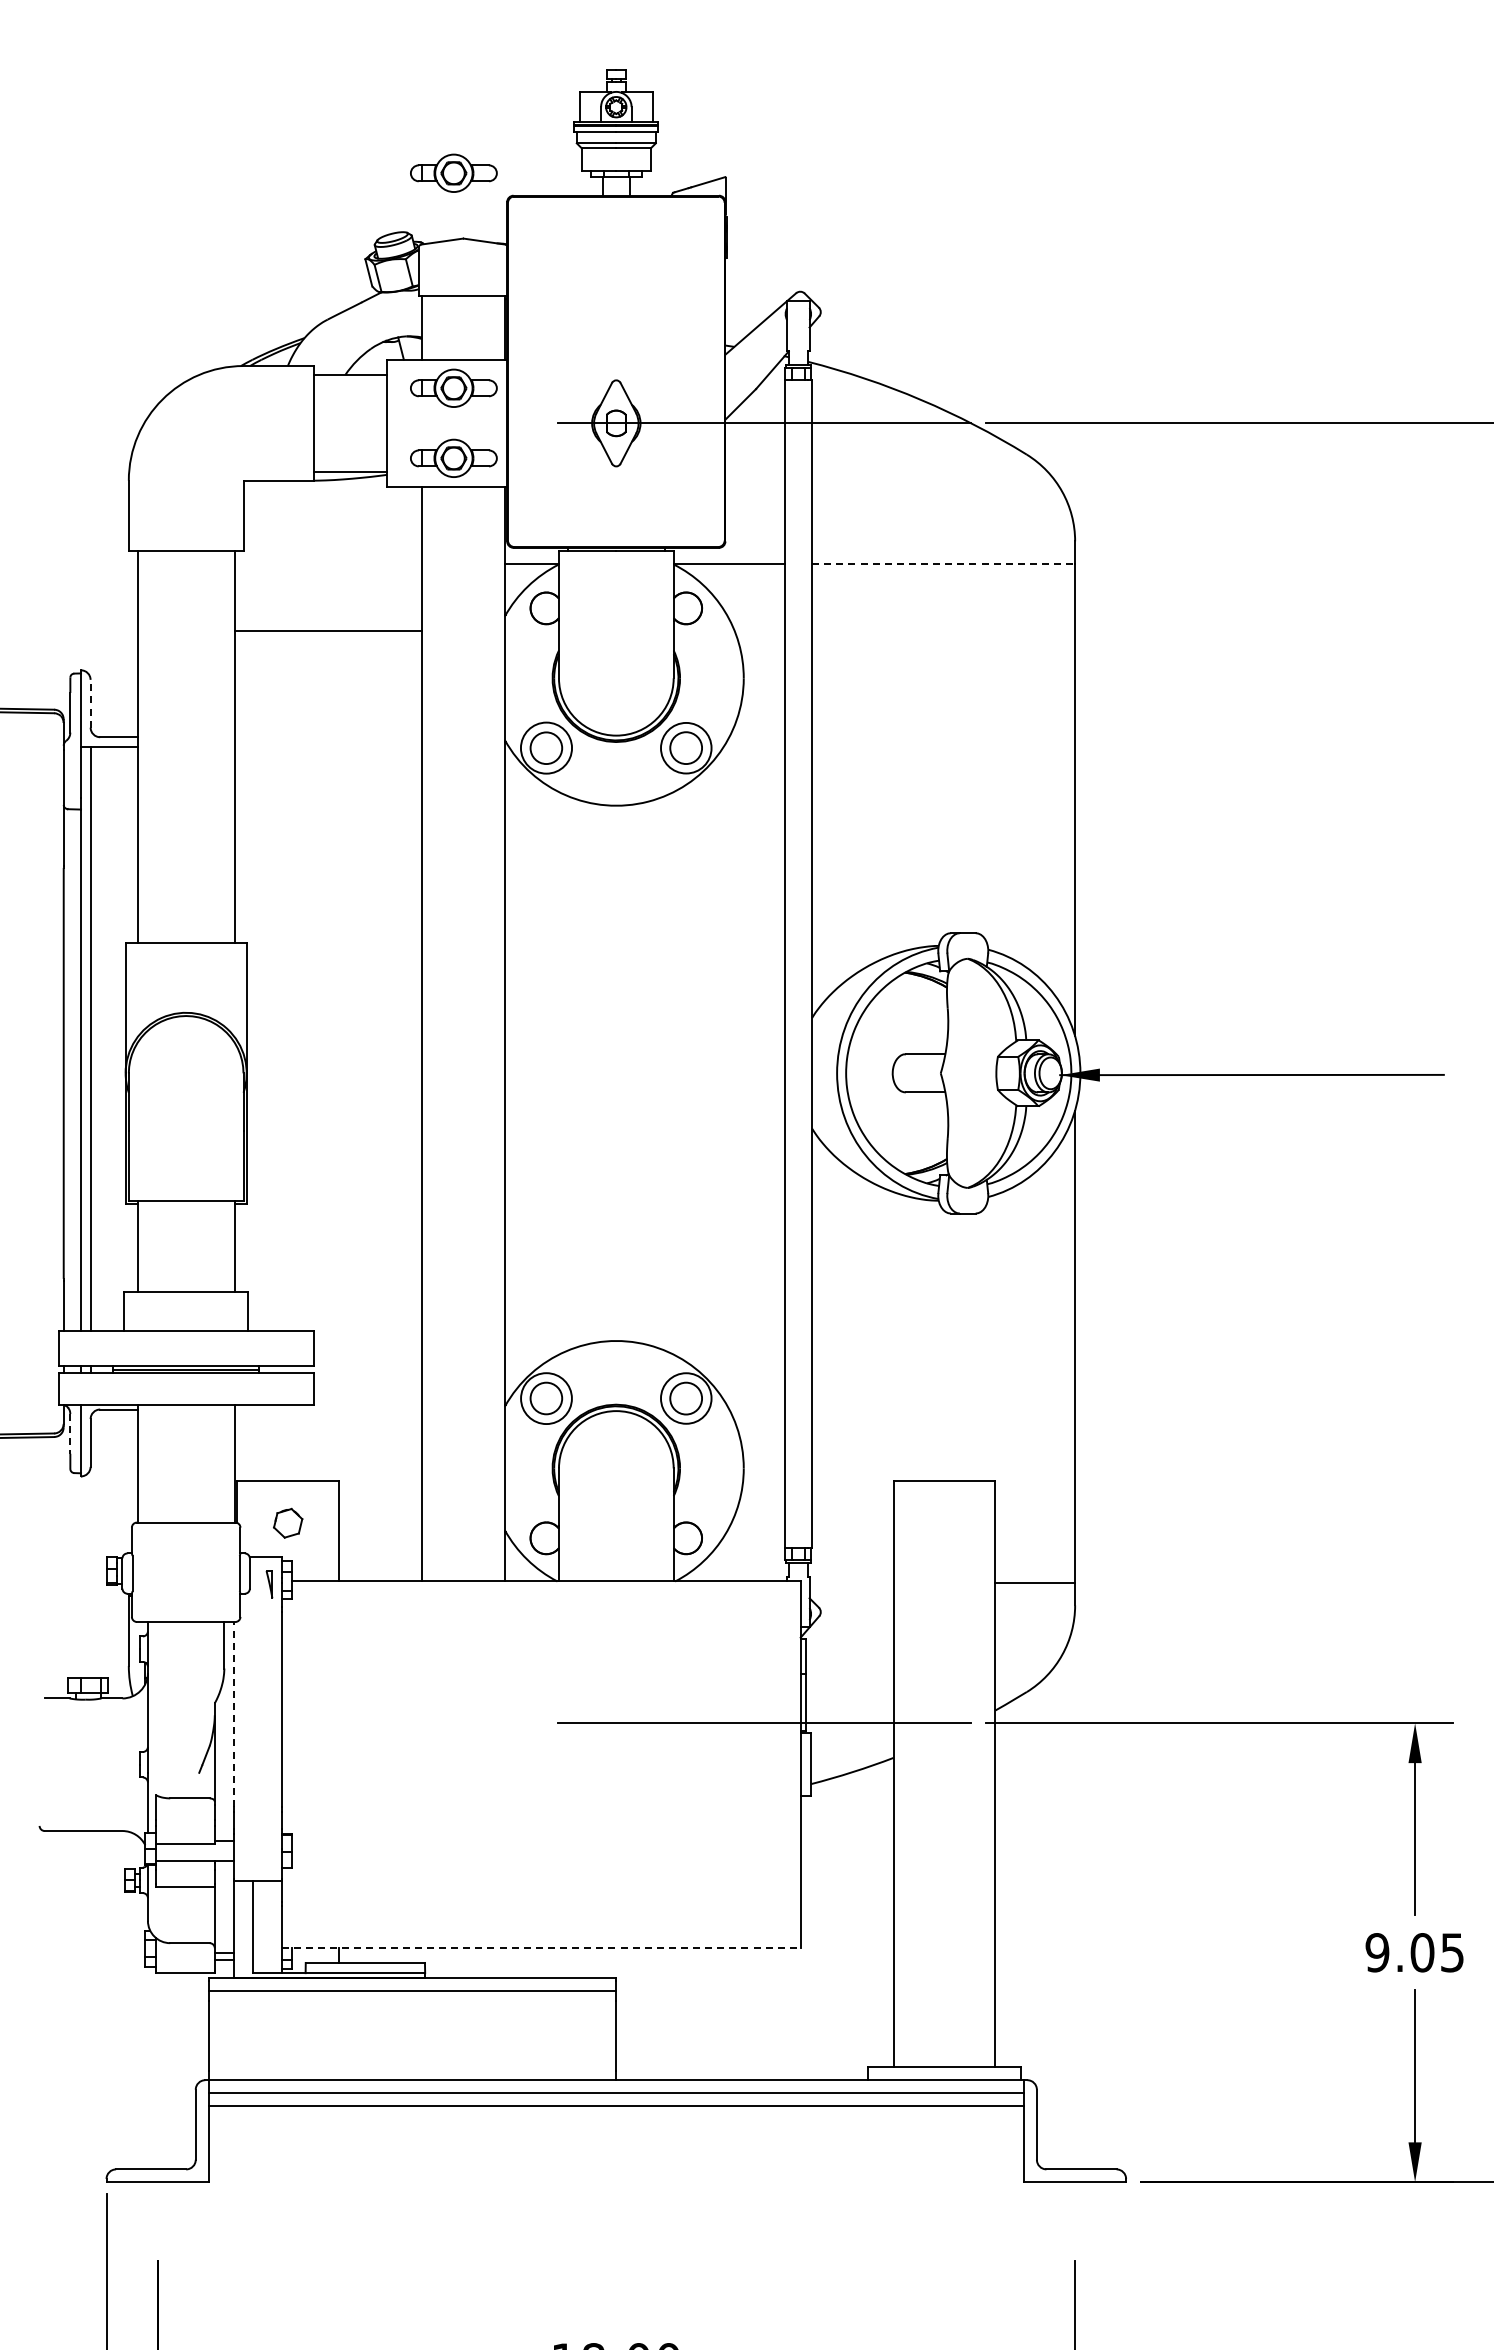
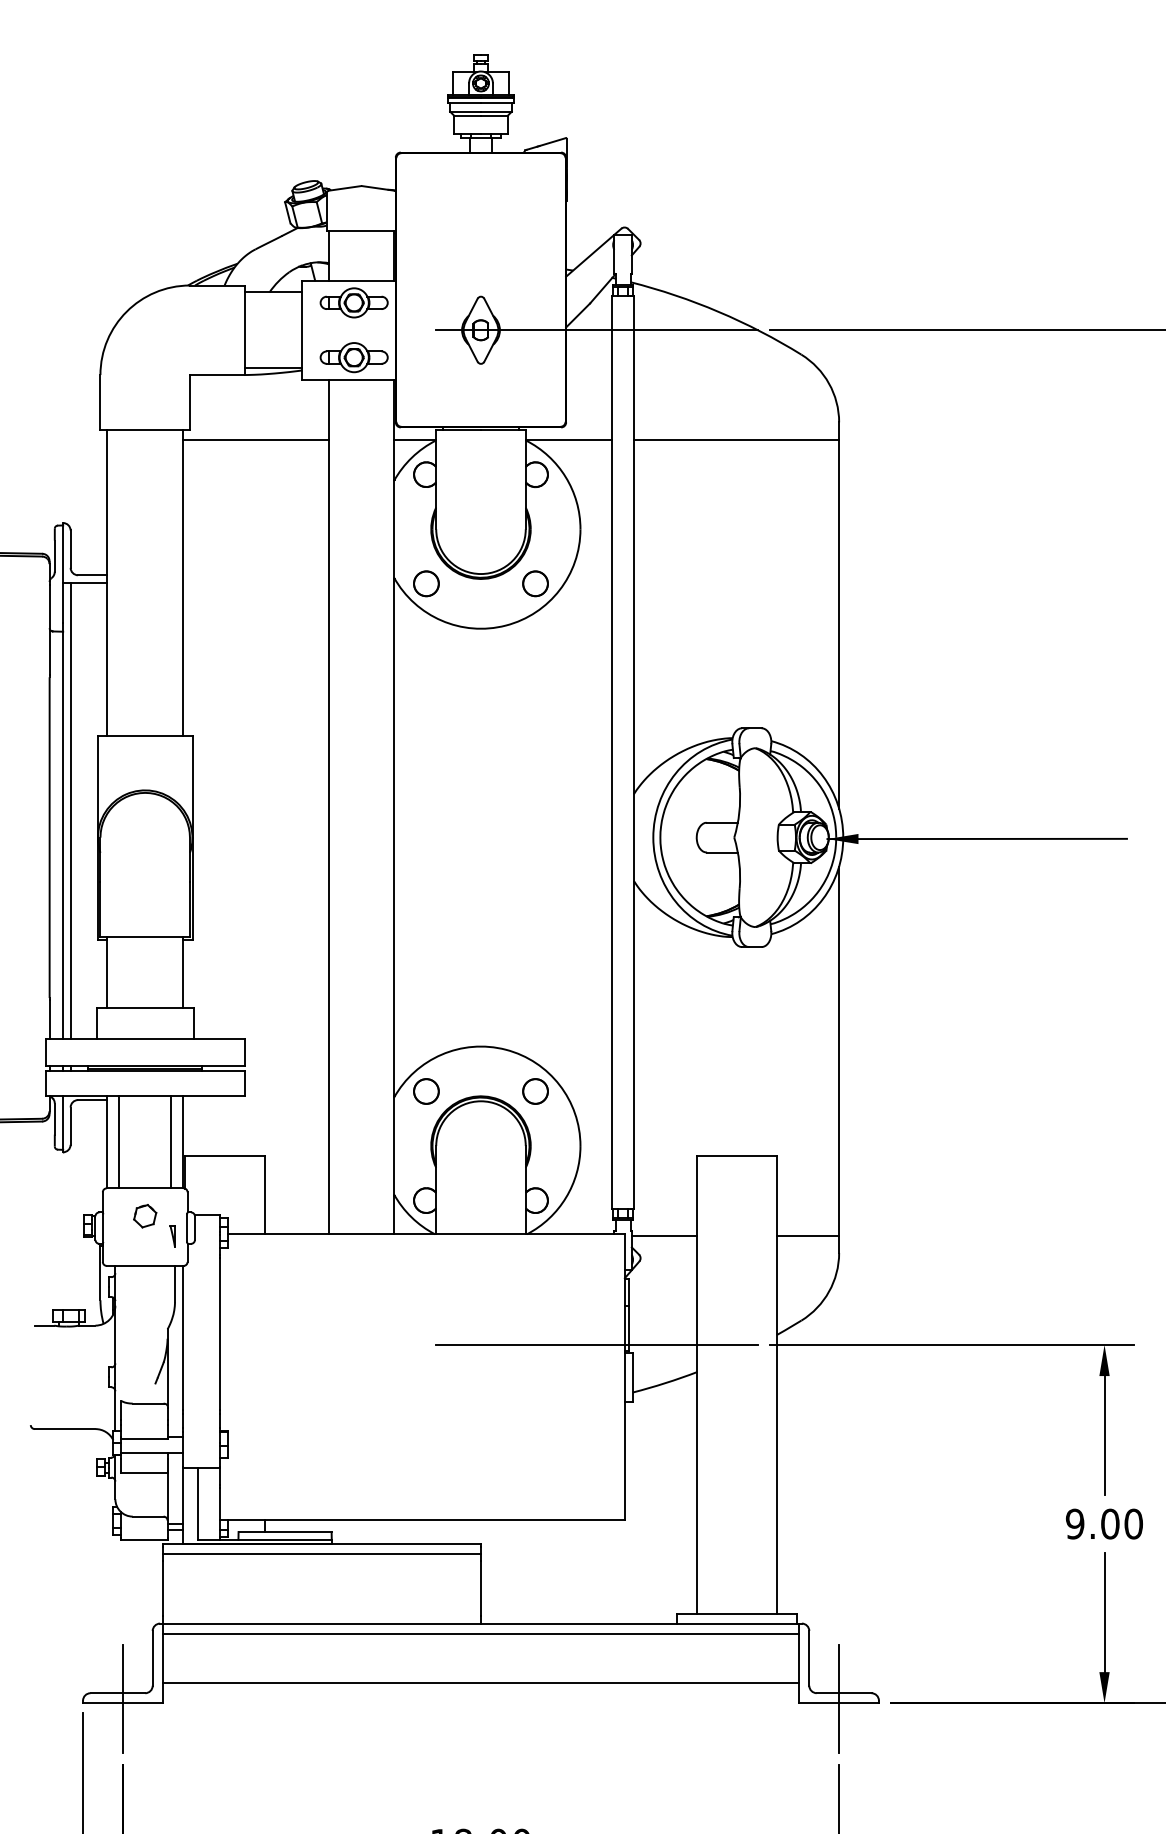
part: (453, 172) -> (353, 134), removed
line: (944, 563) -> (737, 439), dashed -> solid
line: (327, 630) -> (255, 439), moved
line: (90, 703) -> (70, 548), dashed -> solid
circle: (546, 748) -> (426, 584), size x0.62
circle: (686, 748) -> (535, 584), size x0.62
circle: (546, 1398) -> (426, 1091), size x0.62
circle: (686, 1398) -> (535, 1091), size x0.62
line: (70, 1433) -> (54, 1118), dashed -> solid
line: (152, 1463) -> (118, 1142), added
line: (219, 1463) -> (171, 1142), added
part: (288, 1522) -> (145, 1215), moved
line: (851, 1583) -> (664, 1235), added
part: (269, 1584) -> (172, 1236), moved
line: (233, 1713) -> (182, 1337), dashed -> solid
line: (541, 1948) -> (422, 1520), dashed -> solid
text: (1452, 1952) -> (1133, 1523), 9.05 -> 9.00
line: (616, 2105) -> (481, 1683), moved
line: (157, 2176) -> (122, 1698), added
line: (1075, 2176) -> (839, 1698), added

